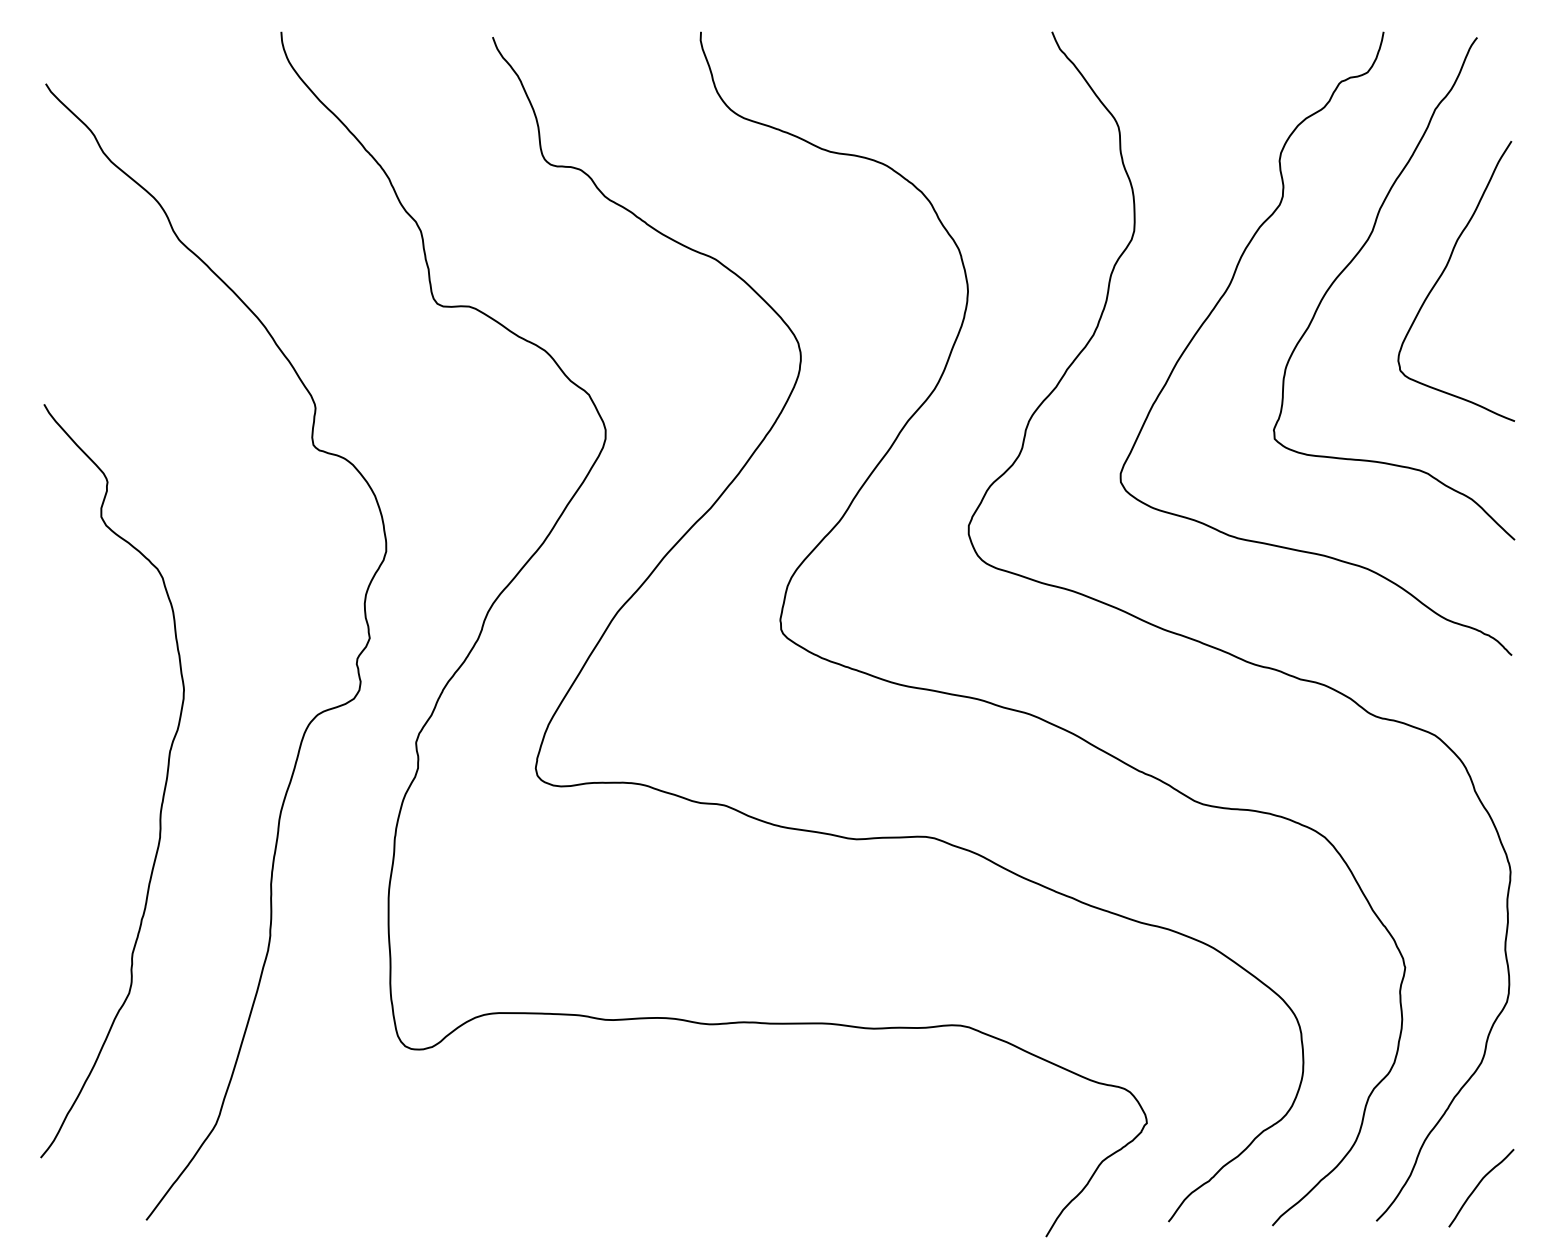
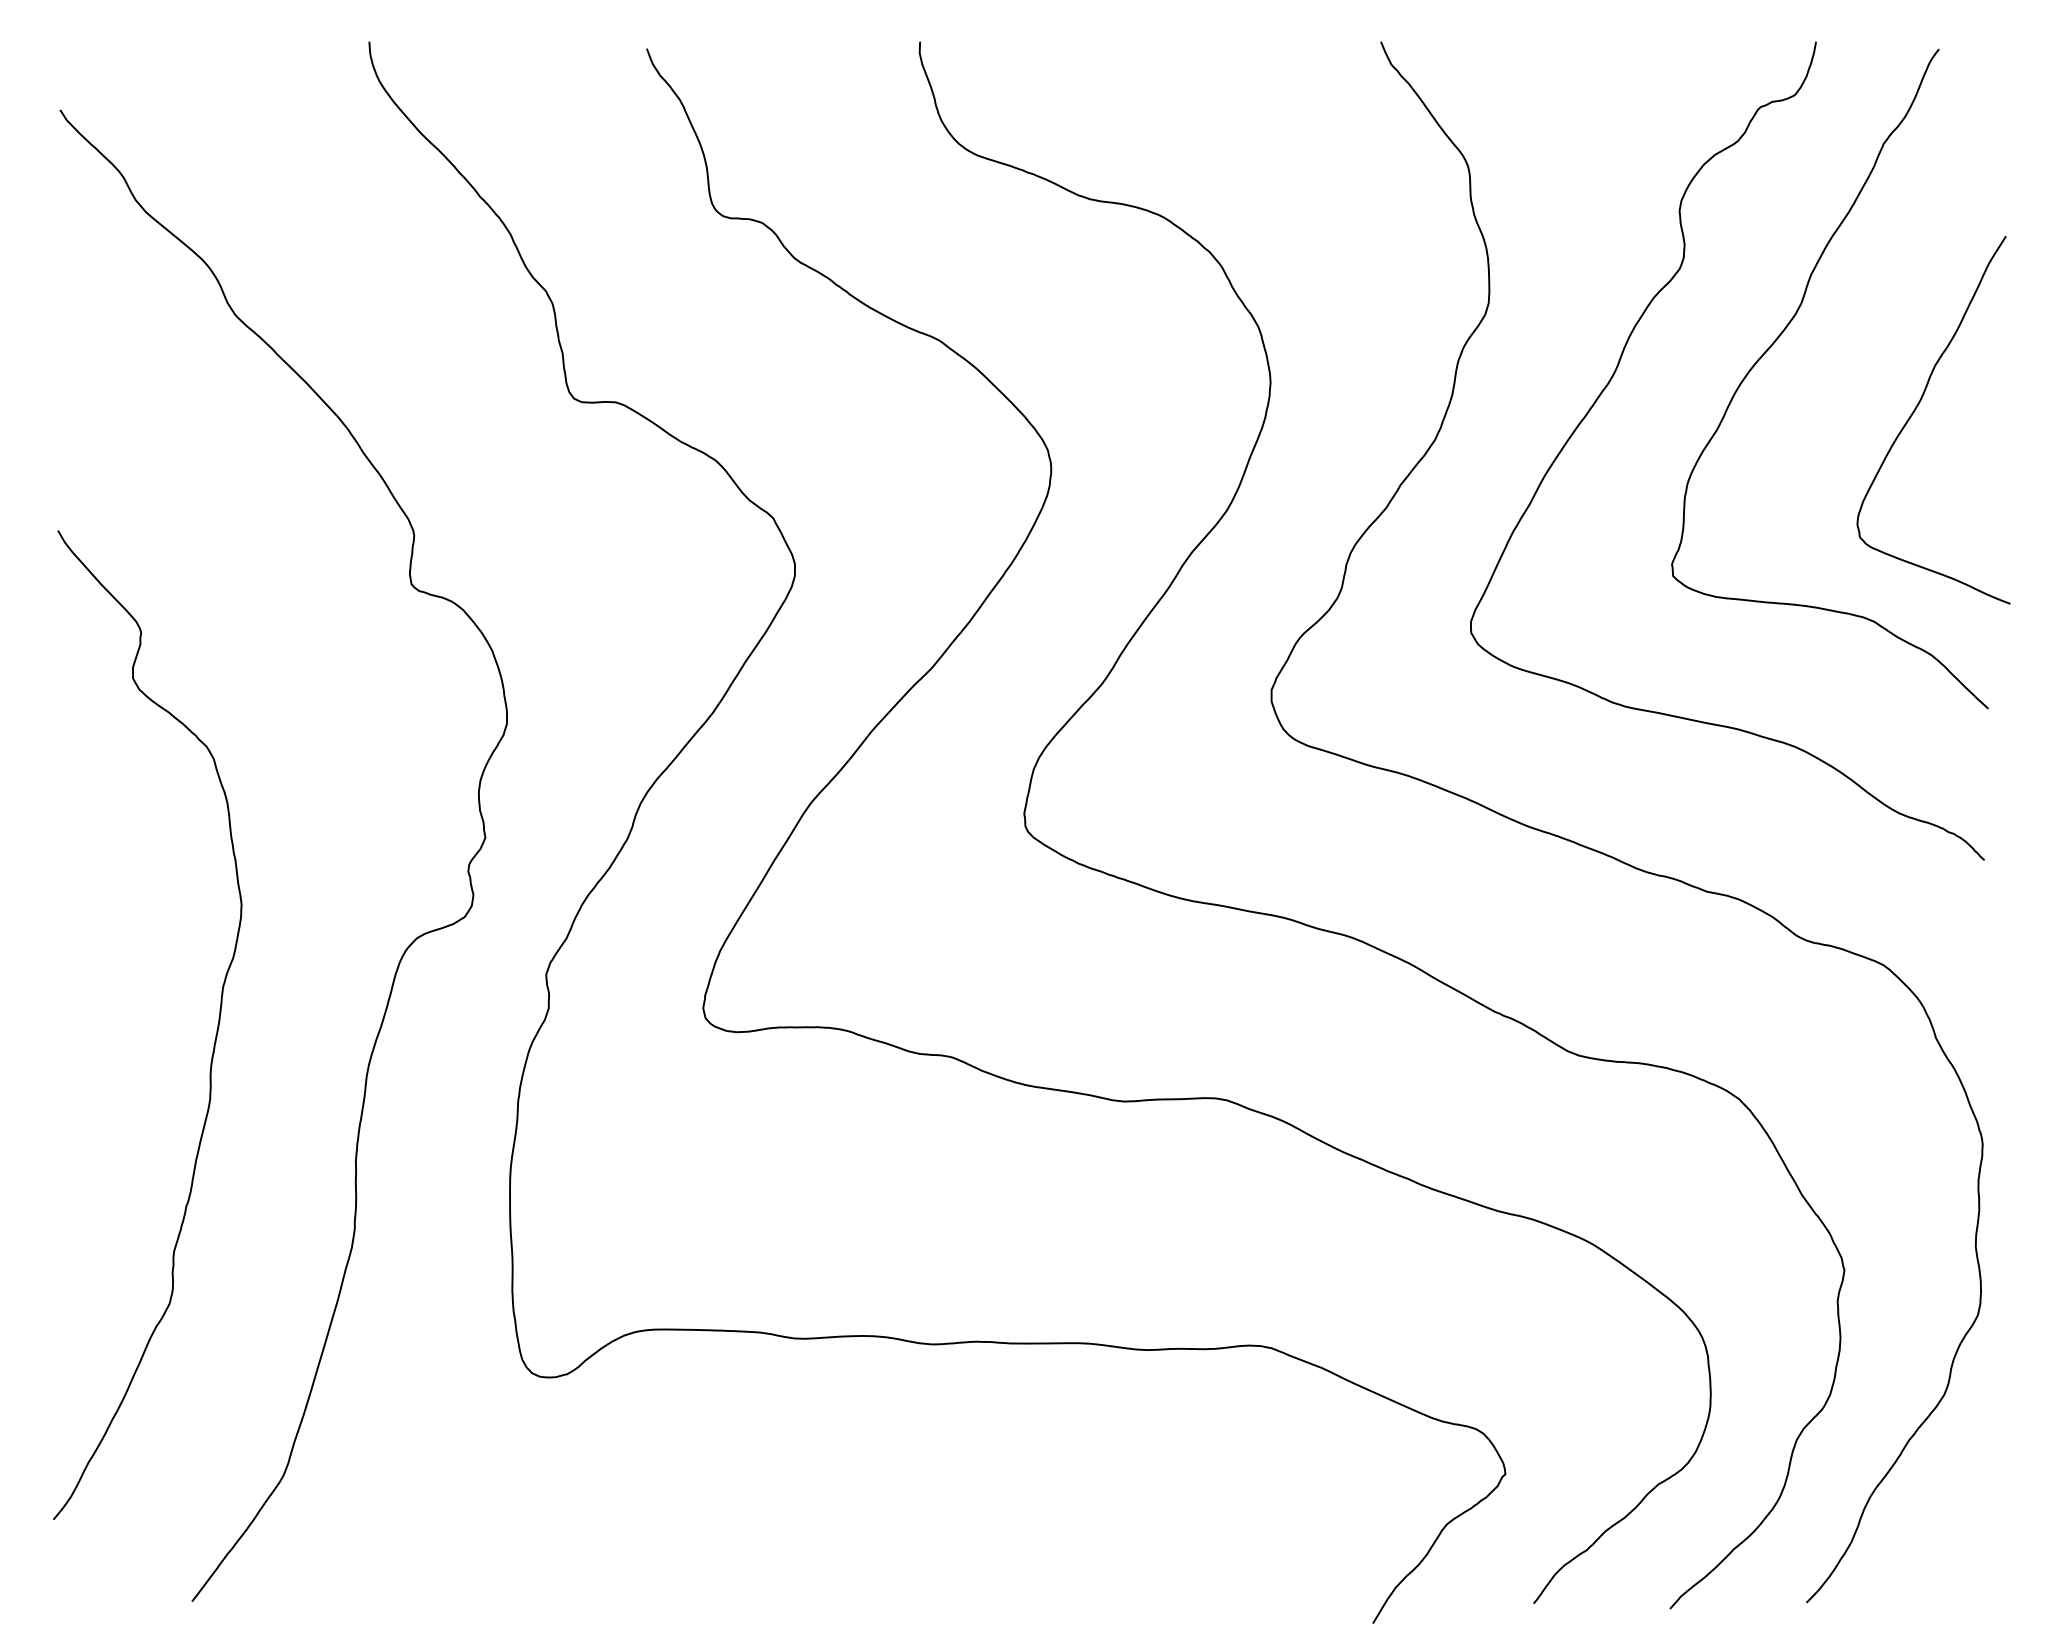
curve: (1442, 274) -> (1915, 411), moved
curve: (1478, 1185) -> (1940, 1556), removed

